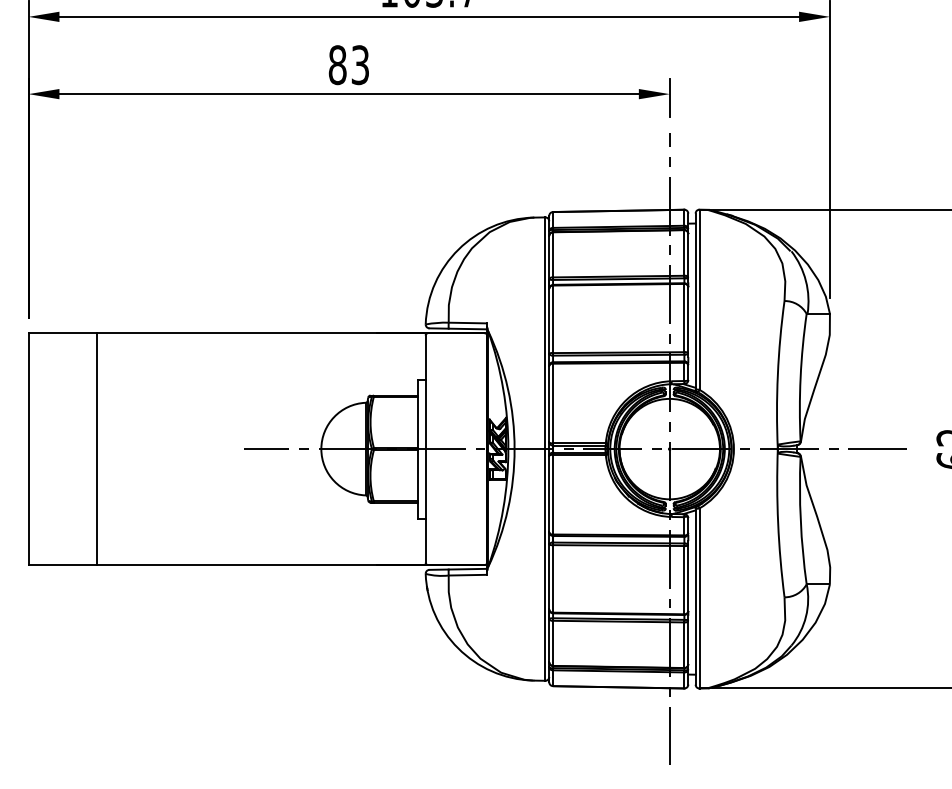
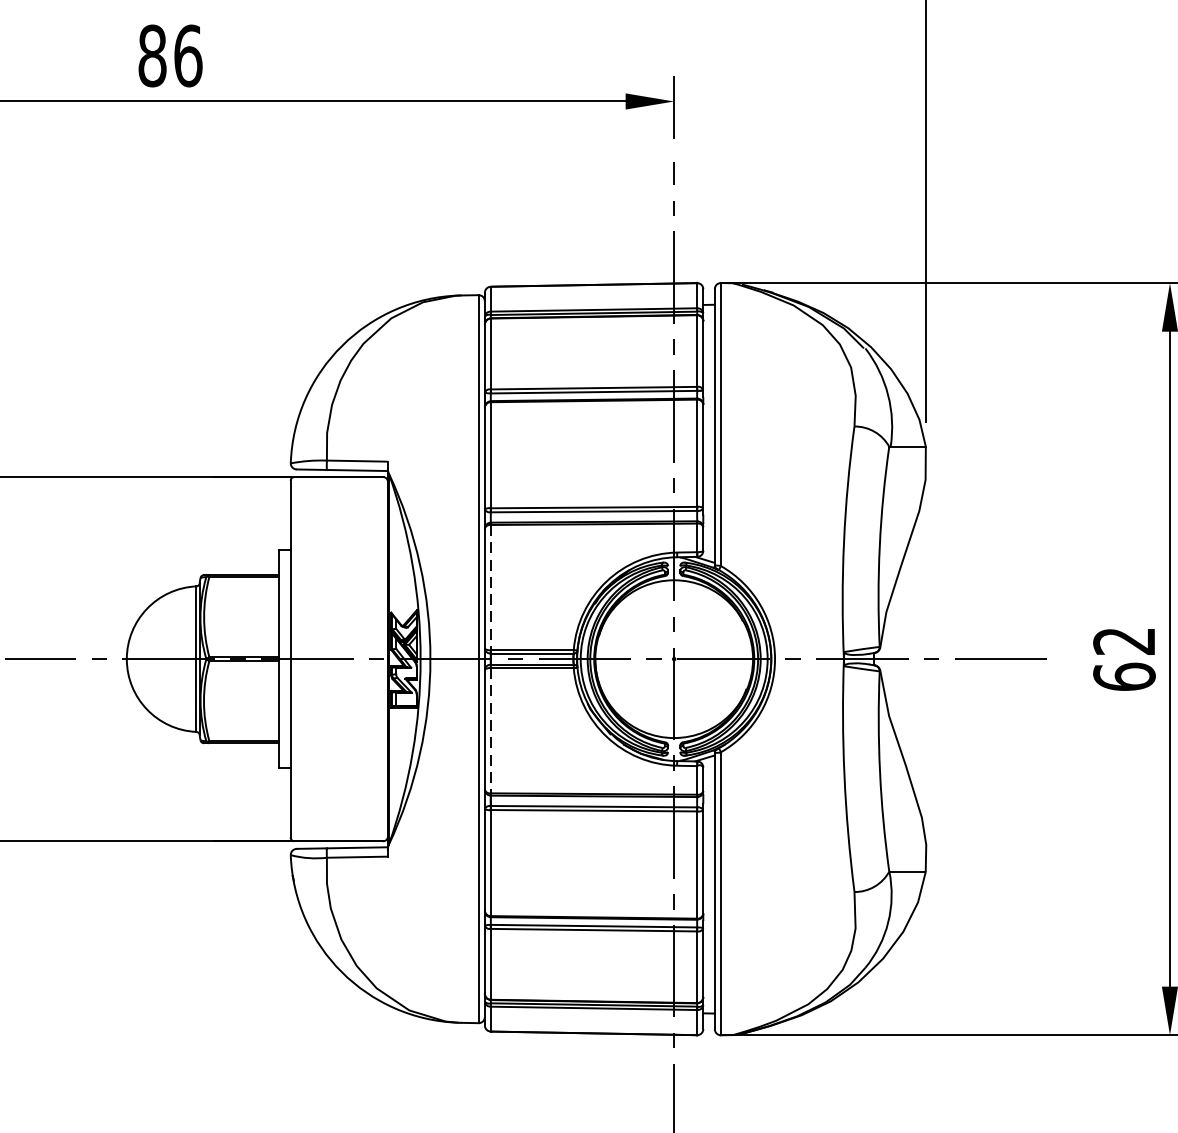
text: (360, 65) -> (188, 56), 83 -> 86
line: (553, 403) -> (491, 587), solid -> dashed
line: (553, 494) -> (491, 730), solid -> dashed

